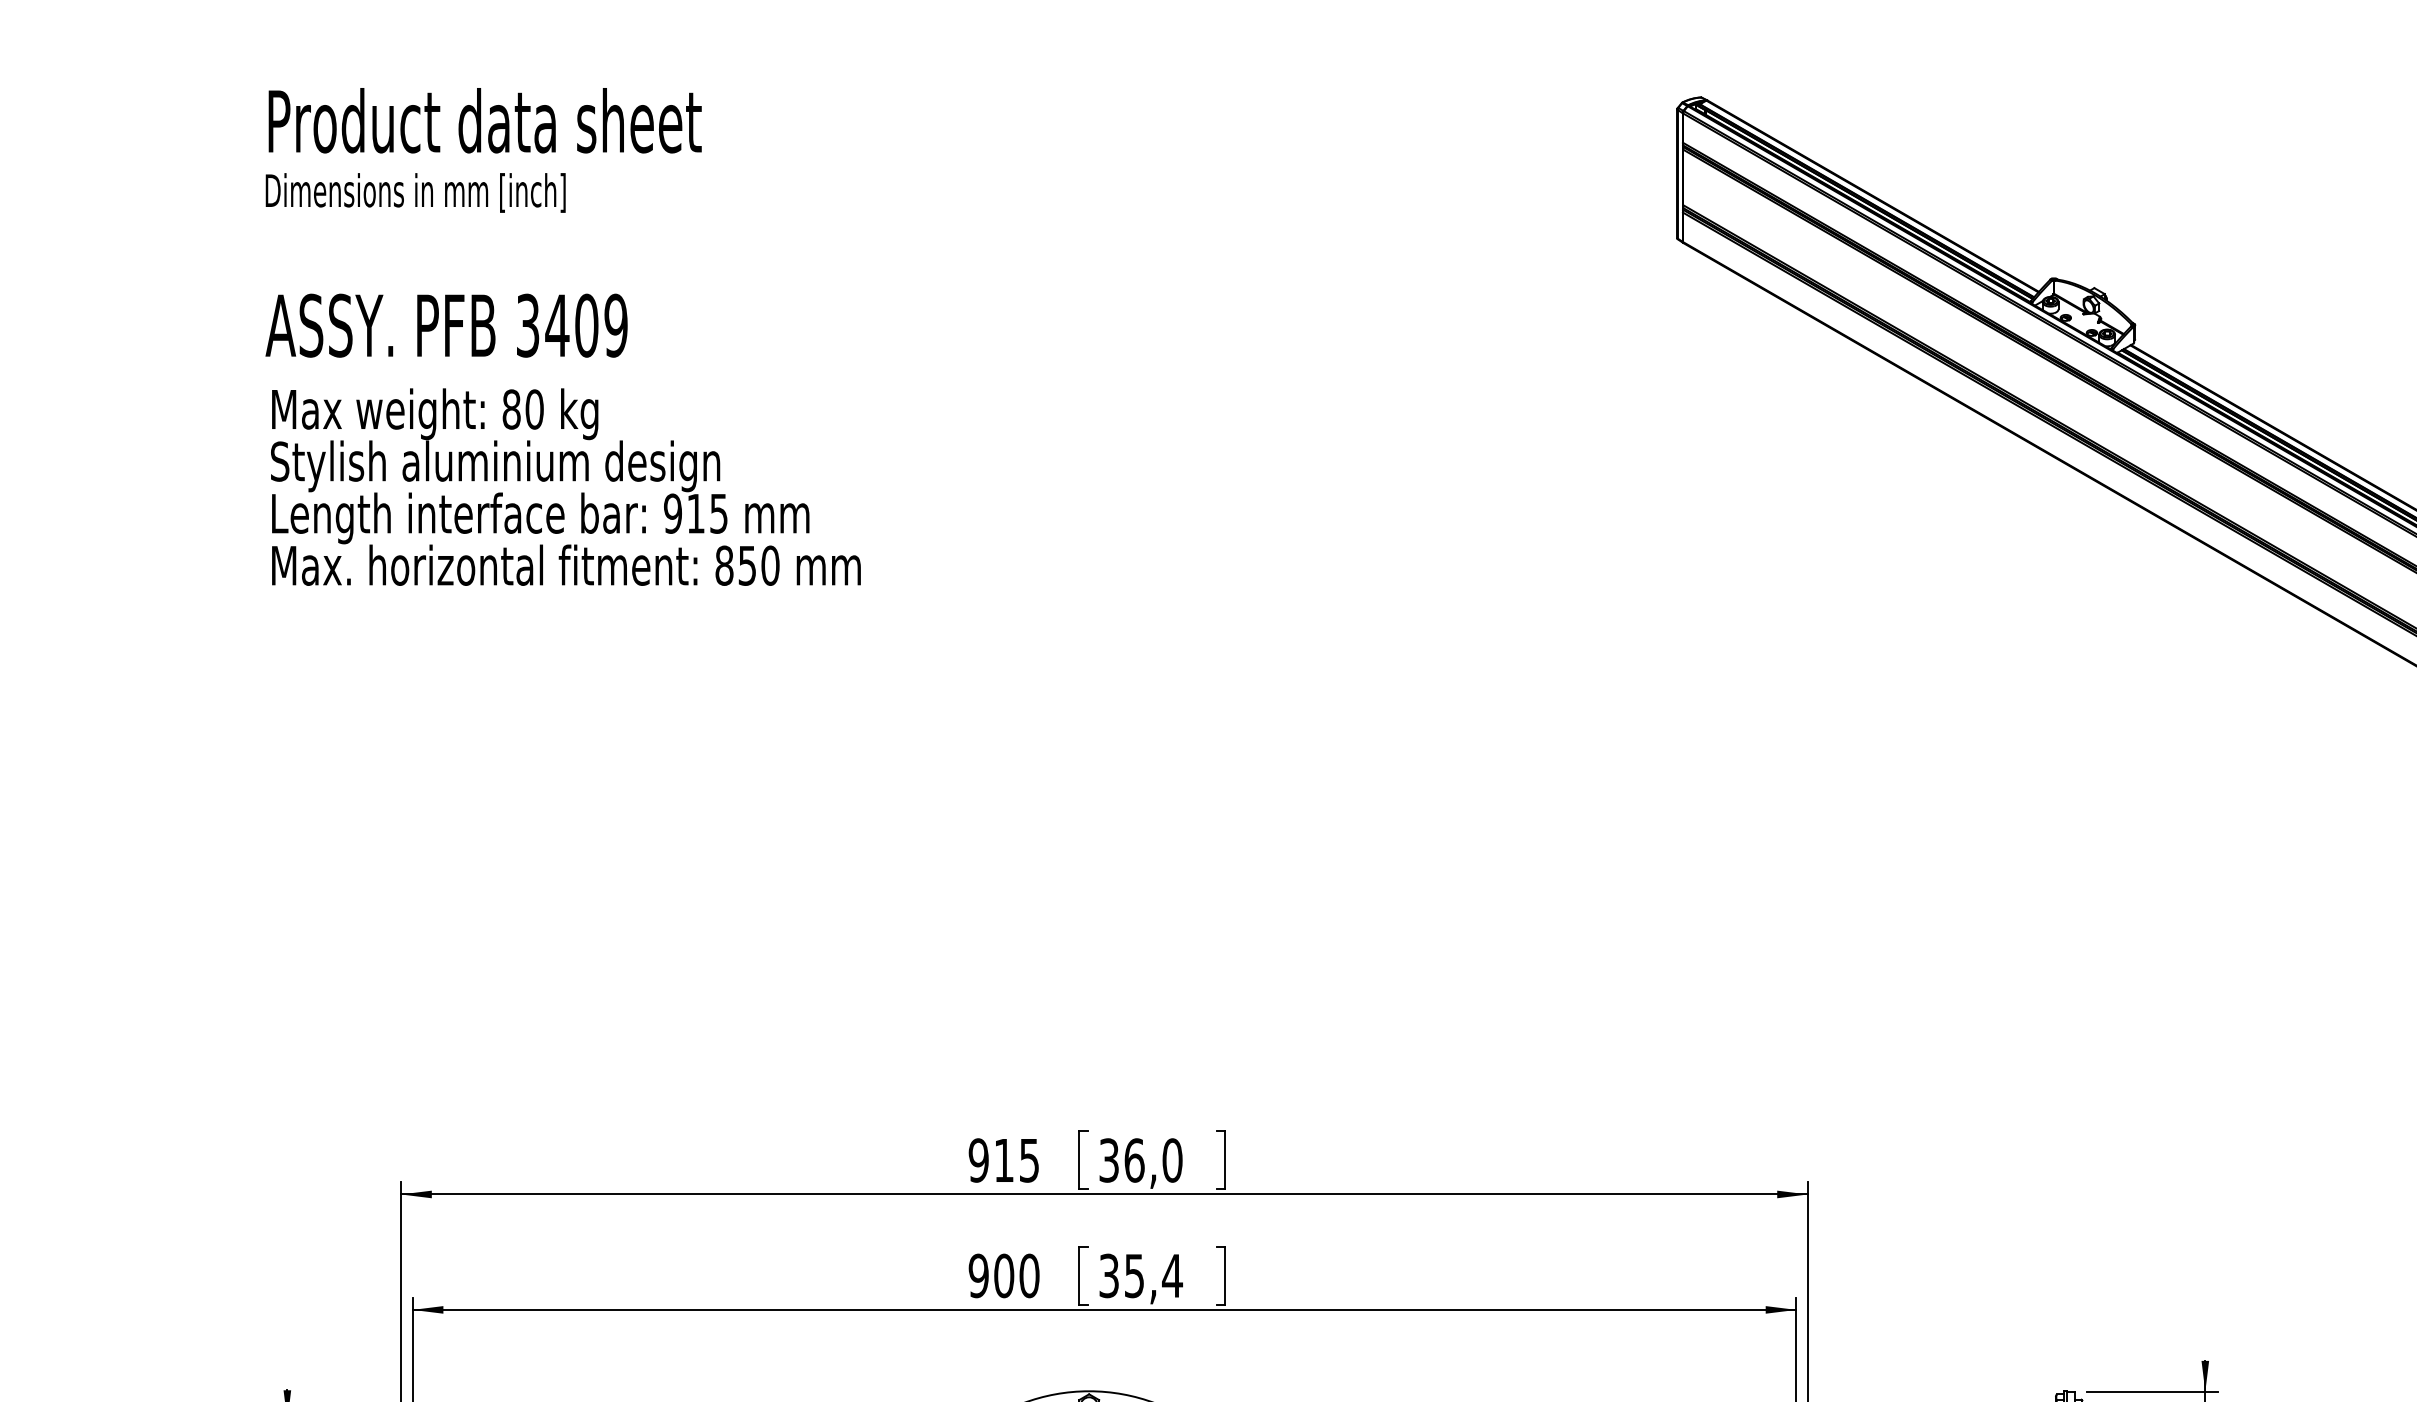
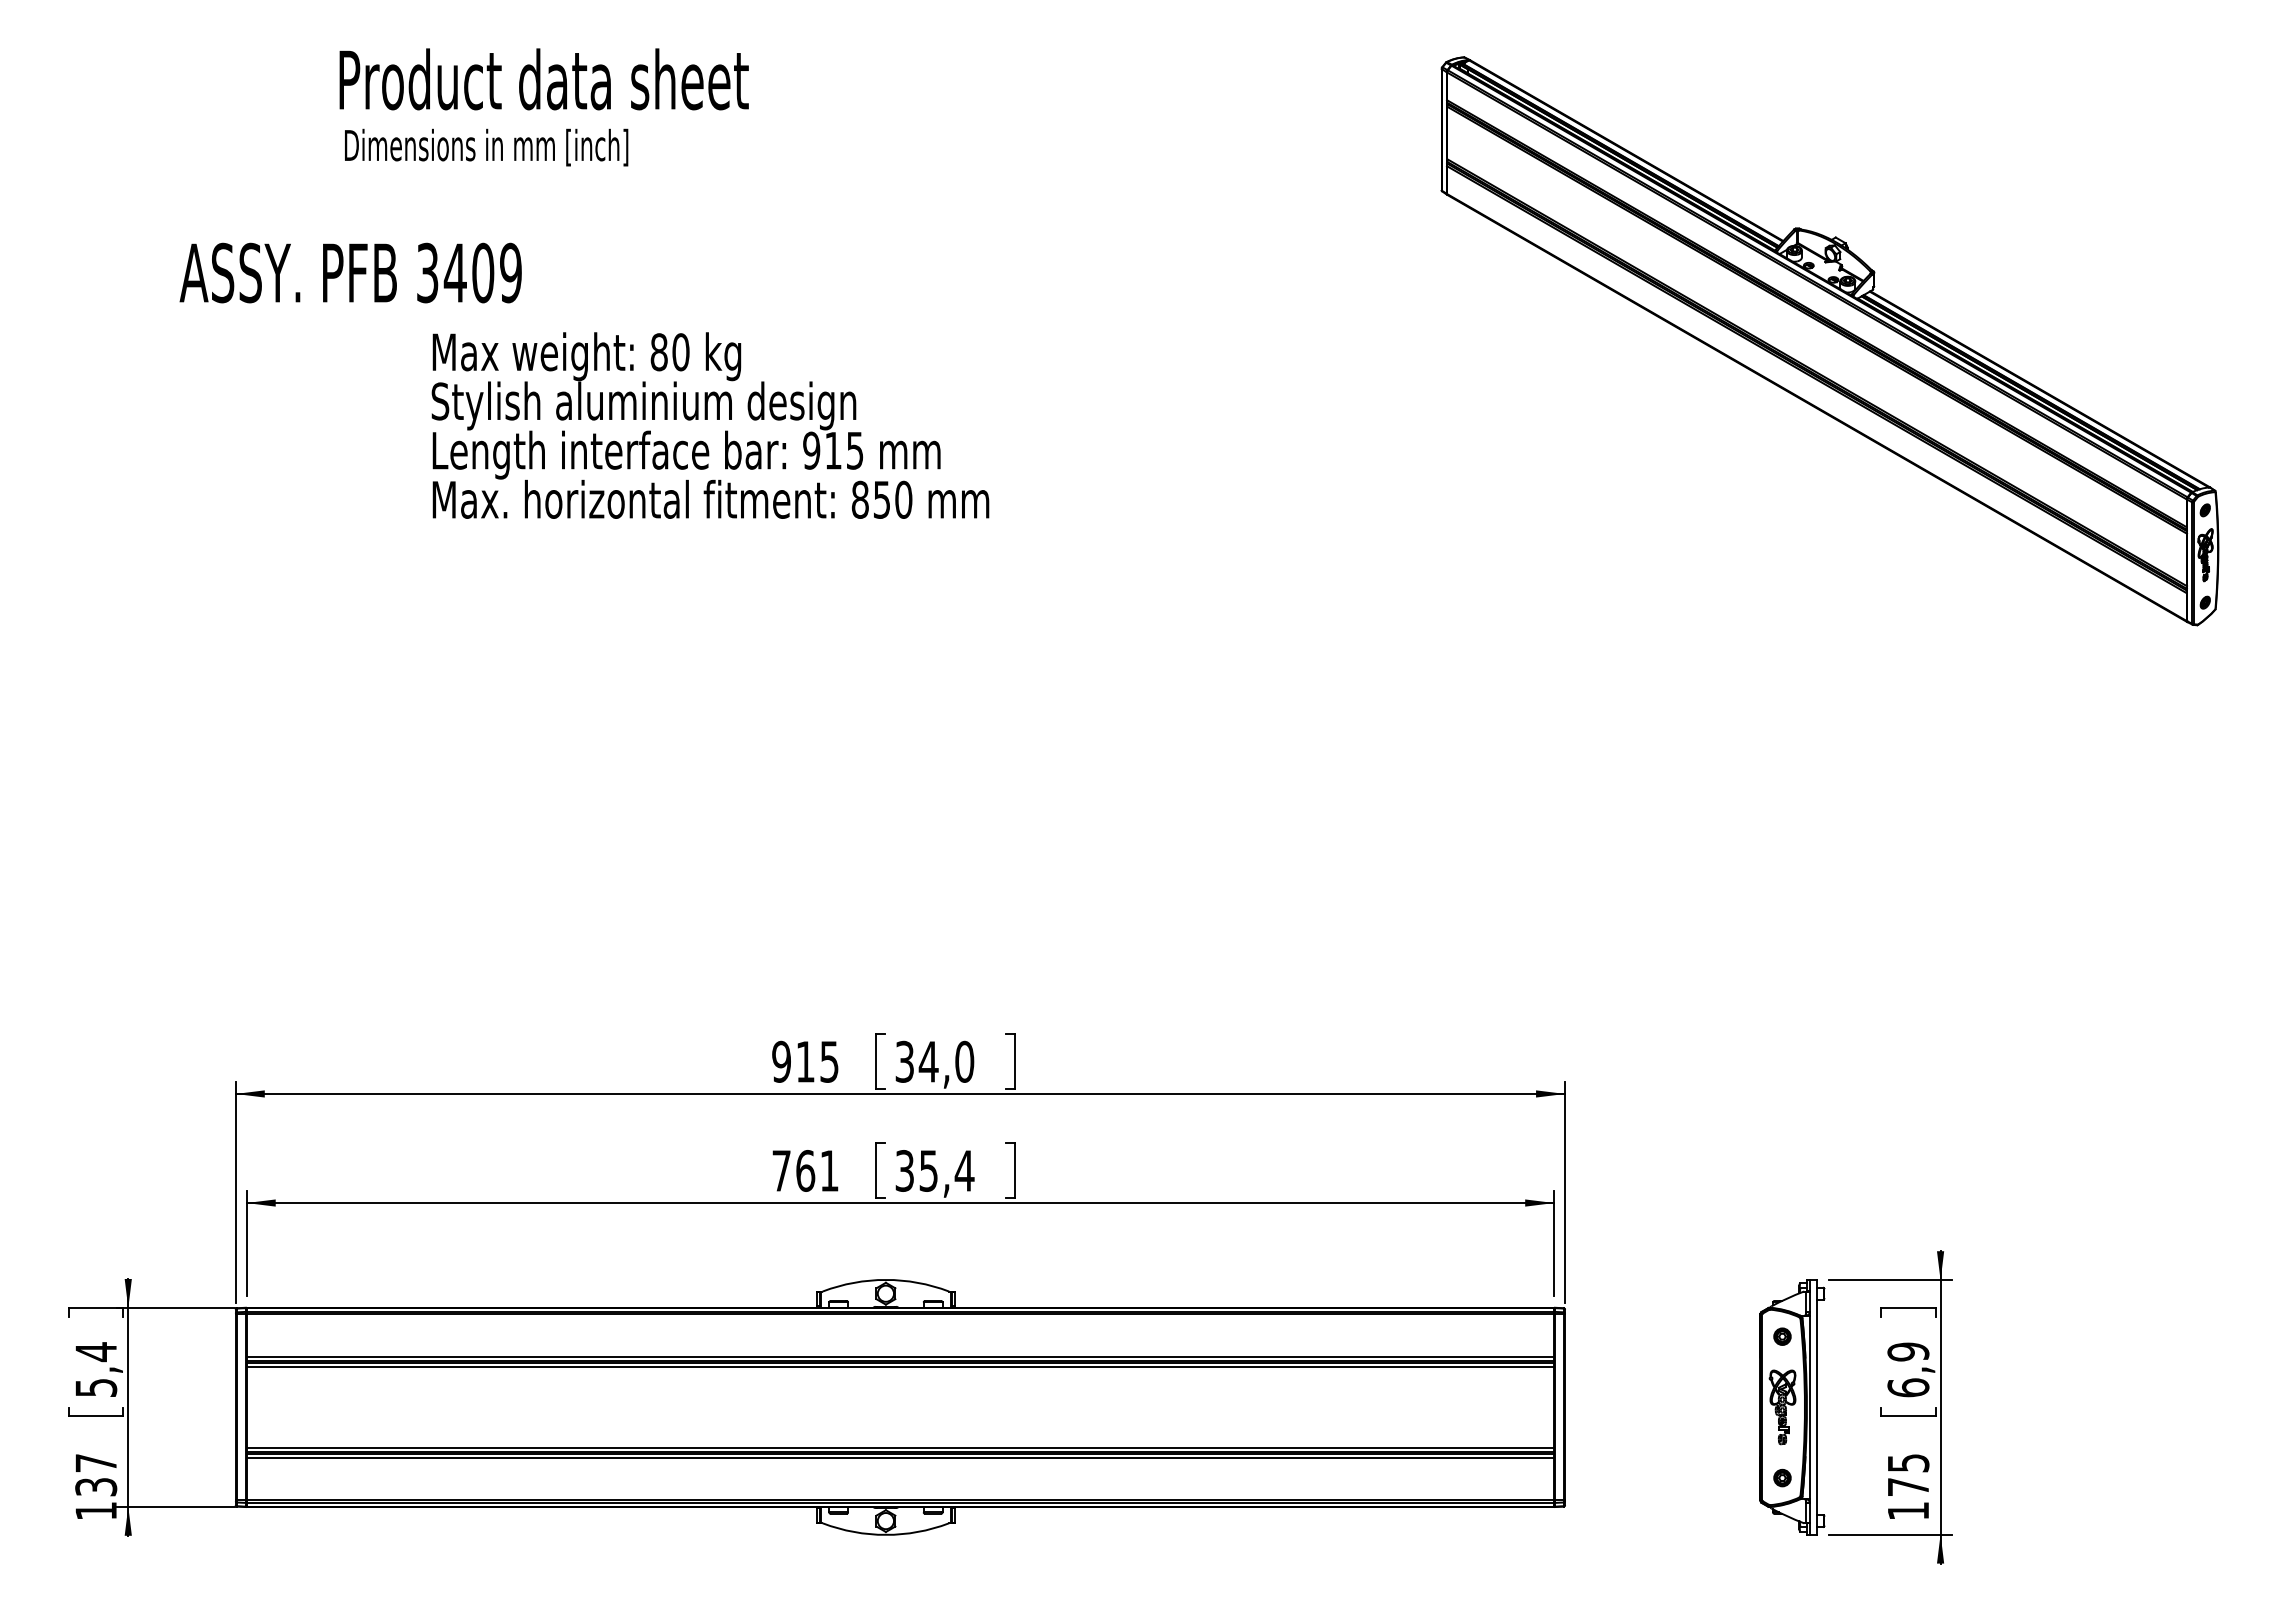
text: (484, 120) -> (543, 79), moved
text: (415, 192) -> (486, 147), moved
text: (446, 325) -> (350, 272), moved
text: (565, 487) -> (710, 425), moved
text: (1134, 1160) -> (928, 1061), 36,0 -> 34,0
text: (1004, 1275) -> (805, 1170), 900 -> 761

